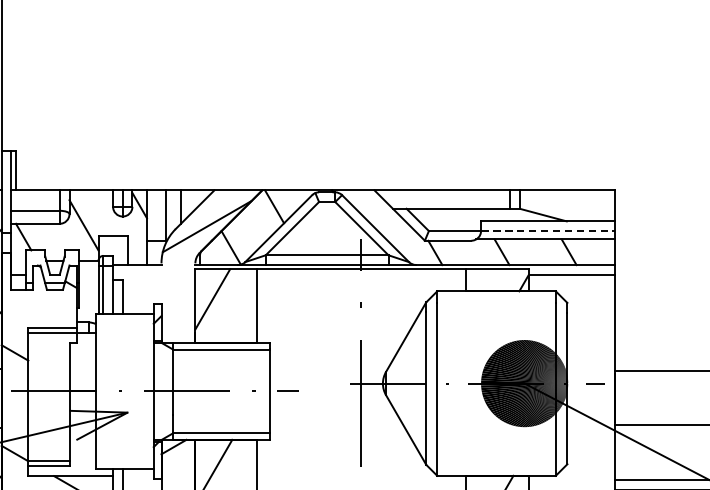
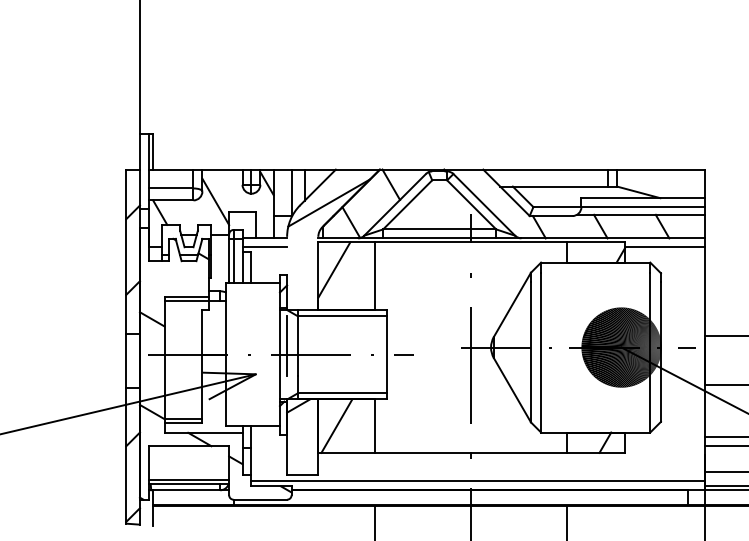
line: (548, 231) -> (643, 207), dashed -> solid
line: (136, 274) -> (264, 247), added
line: (161, 381) -> (287, 345), added

